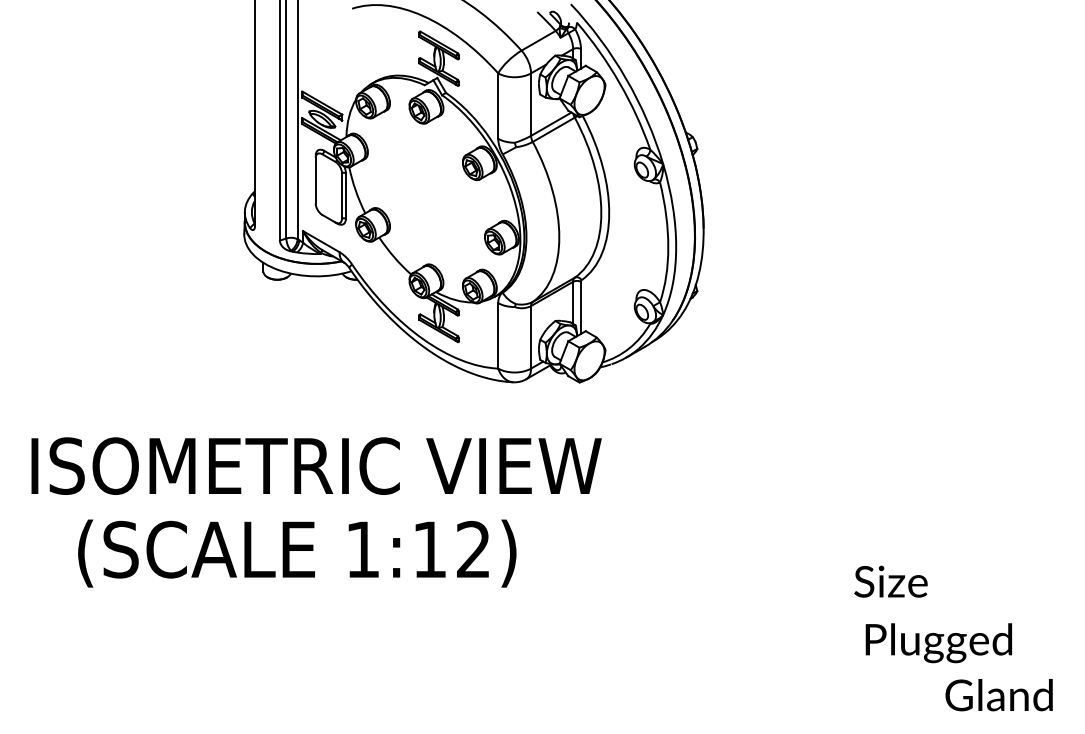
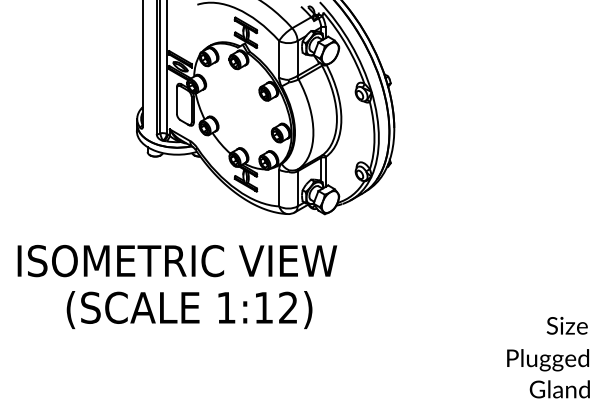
text: (297, 554) -> (189, 310), moved
text: (889, 581) -> (566, 325), moved
text: (939, 643) -> (548, 360), moved

